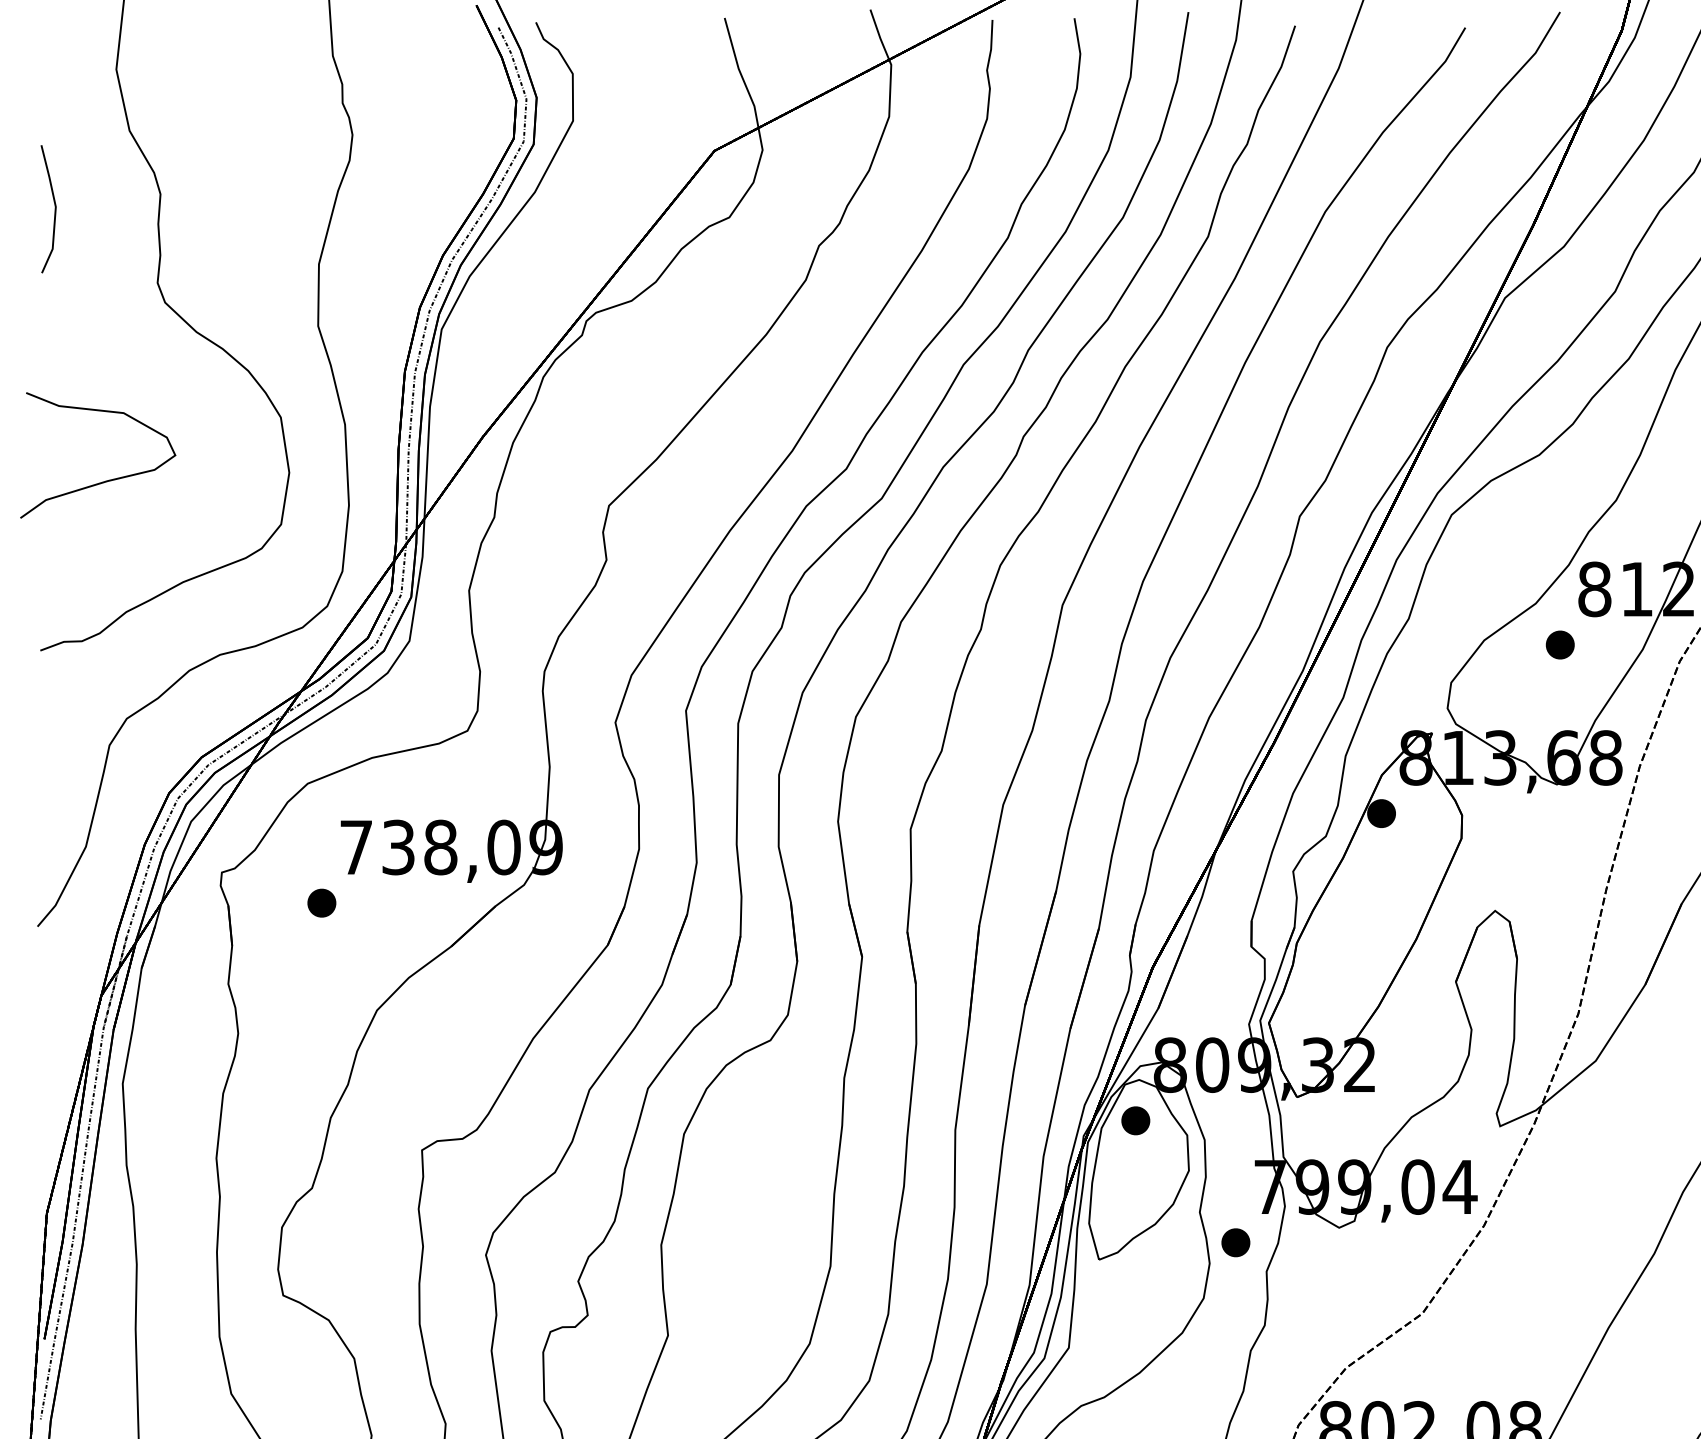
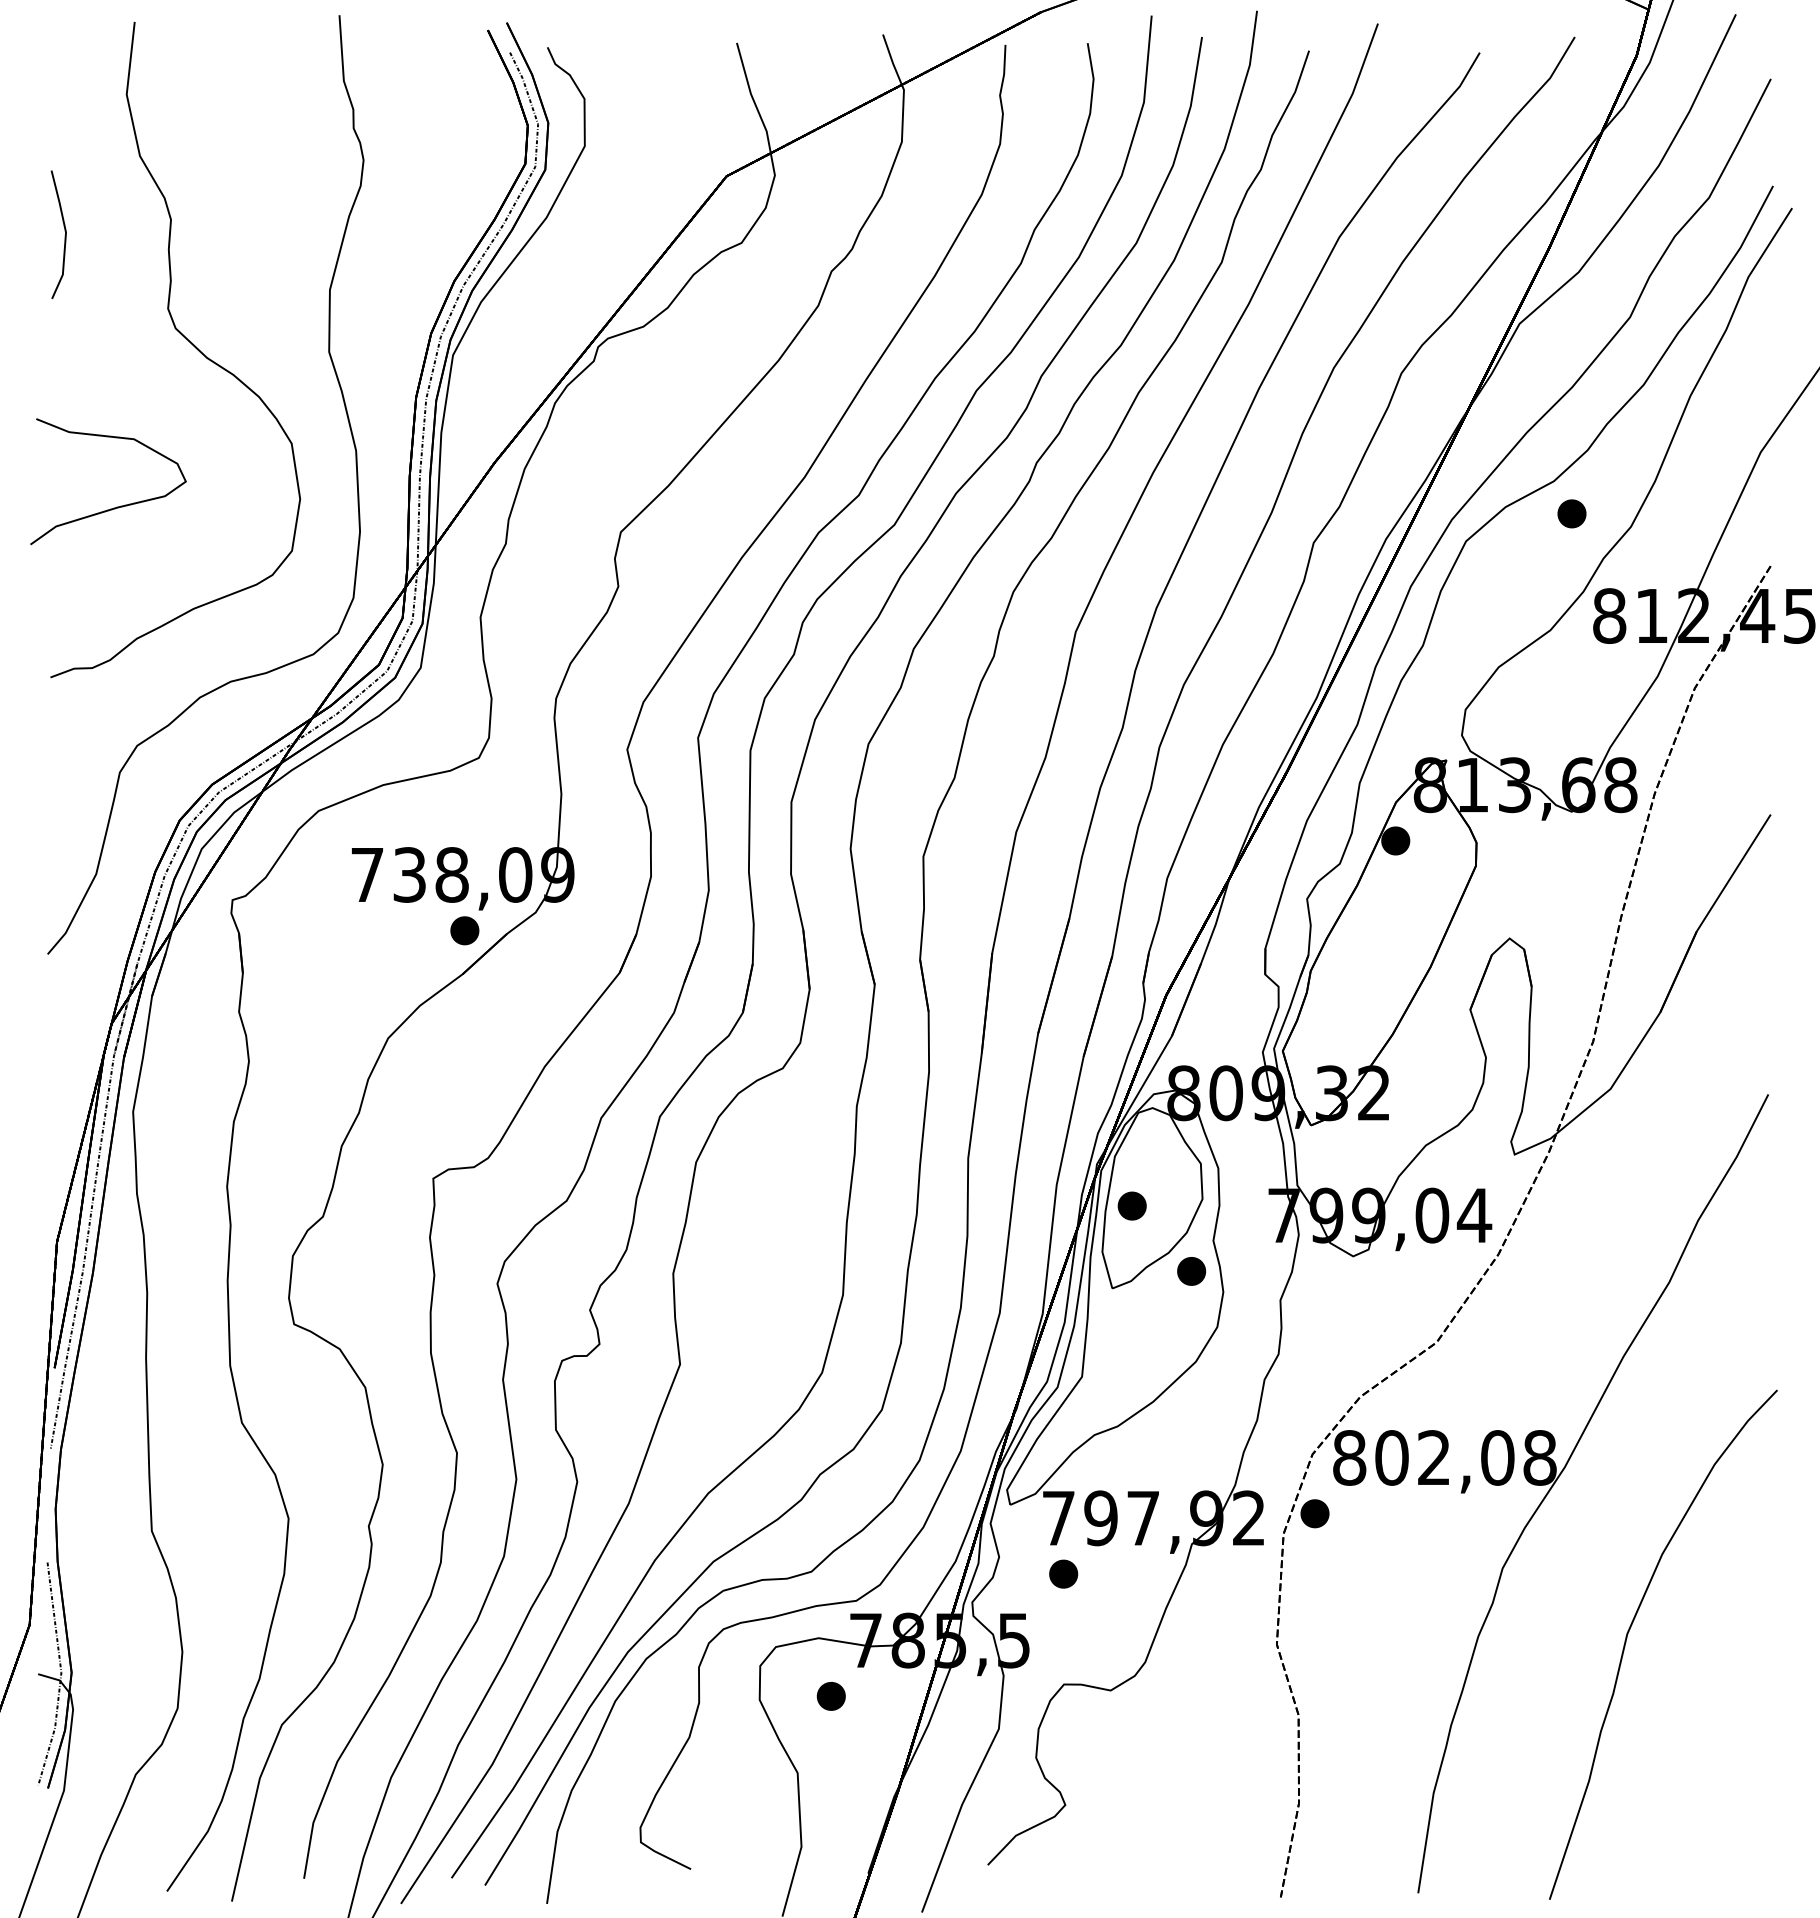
part: (1559, 644) -> (1571, 513), moved
part: (321, 902) -> (464, 930), moved
part: (1135, 1120) -> (1131, 1205), moved
part: (1235, 1242) -> (1191, 1271), moved

